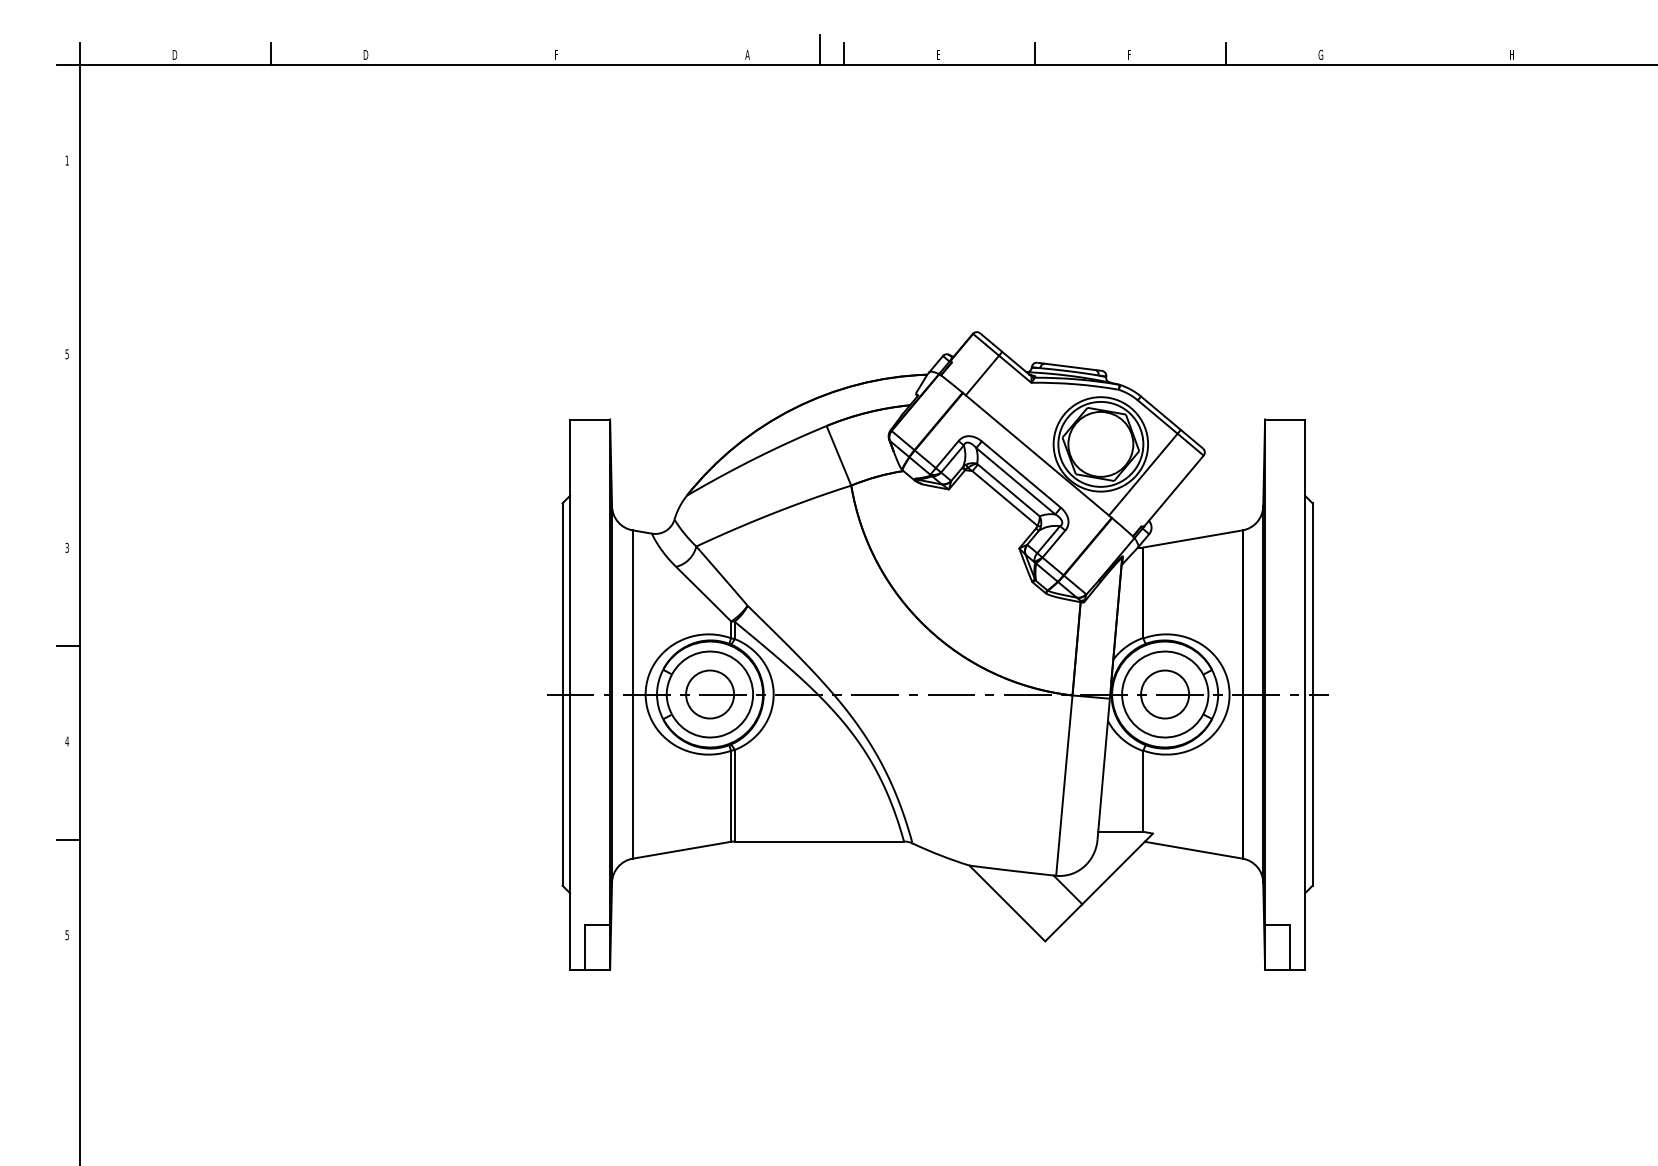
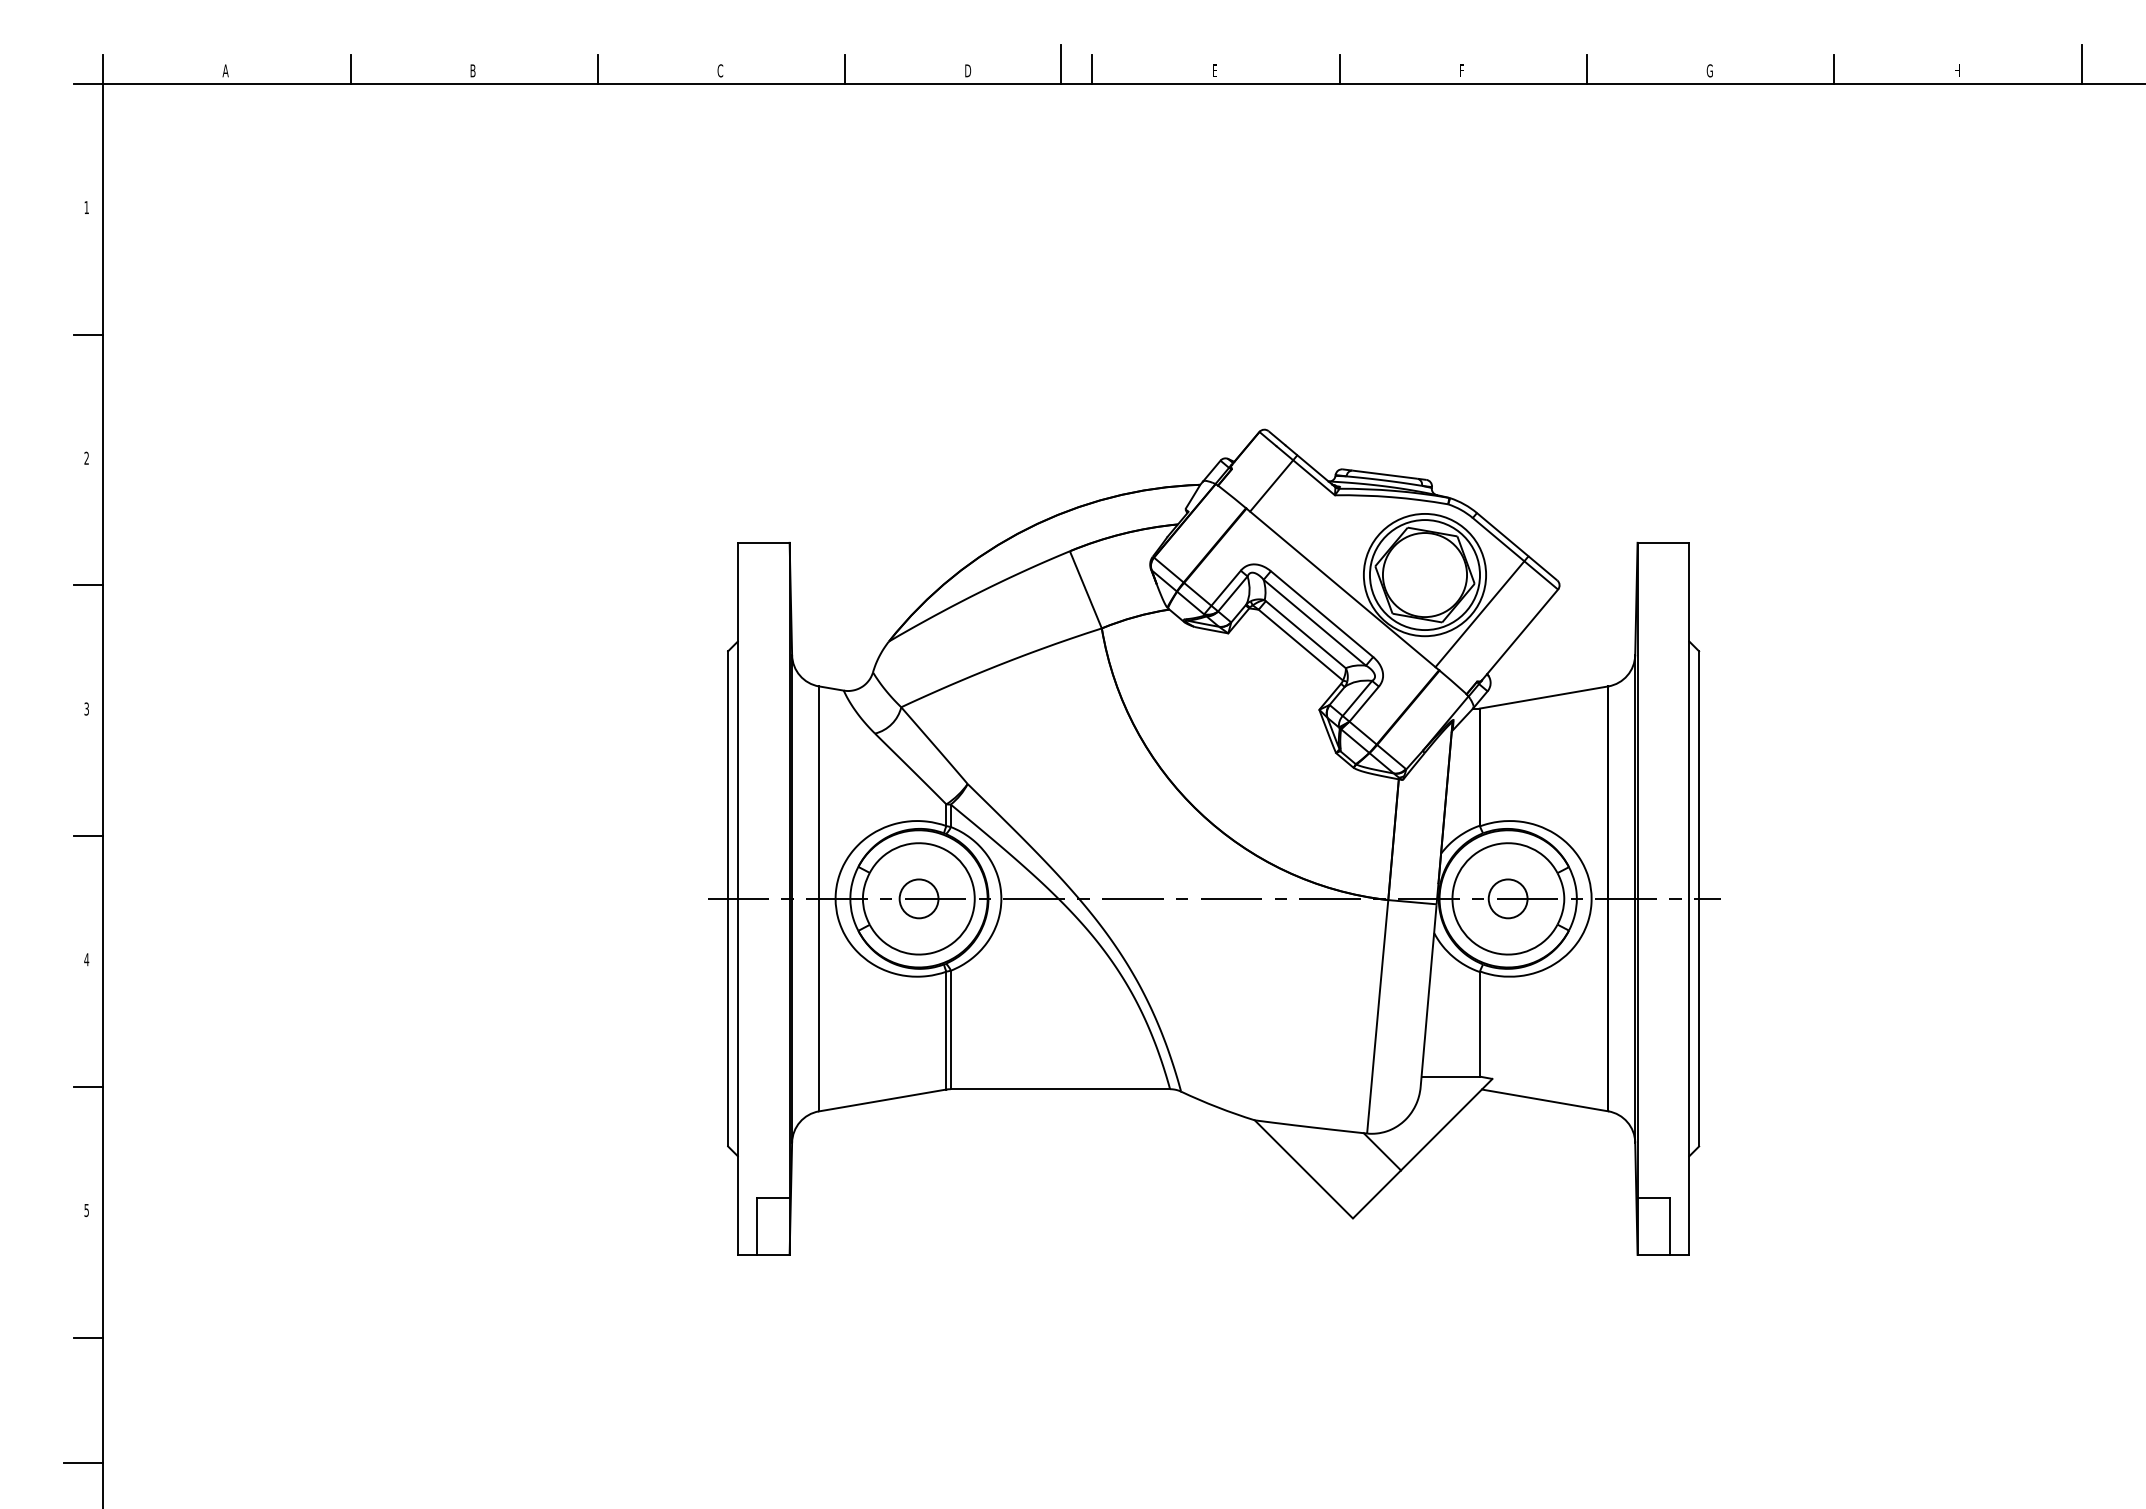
line: (1607, 50) -> (2081, 64), added
line: (461, 53) -> (597, 69), added
line: (653, 53) -> (845, 69), added
line: (1417, 53) -> (1834, 69), added
text: (174, 54) -> (225, 70), D -> A
text: (365, 54) -> (473, 70), D -> B
text: (556, 54) -> (720, 70), F -> C
text: (747, 54) -> (967, 70), A -> D
line: (68, 258) -> (88, 334), added
text: (67, 353) -> (86, 457), 5 -> 2
line: (68, 452) -> (88, 585), added
circle: (709, 694) -> (918, 898), size x0.62
circle: (1164, 694) -> (1507, 898), size x0.62
line: (68, 1033) -> (88, 1337), added
line: (64, 1129) -> (83, 1462), added

